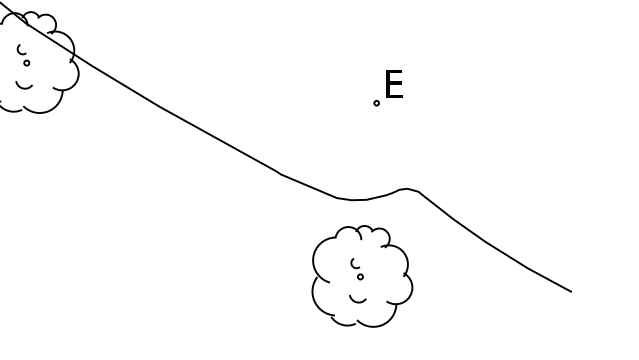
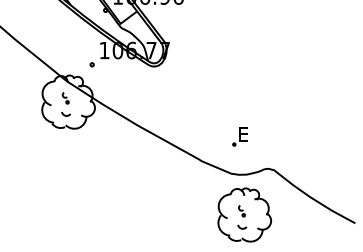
part: (386, 87) -> (239, 136), moved

